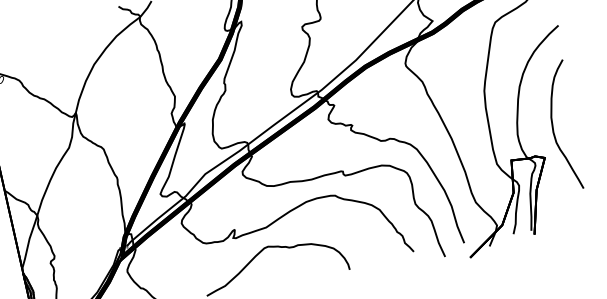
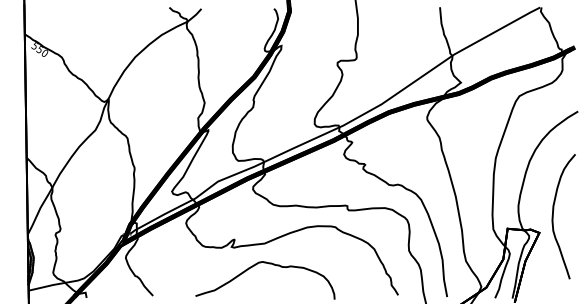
curve: (553, 127) -> (553, 216), moved

